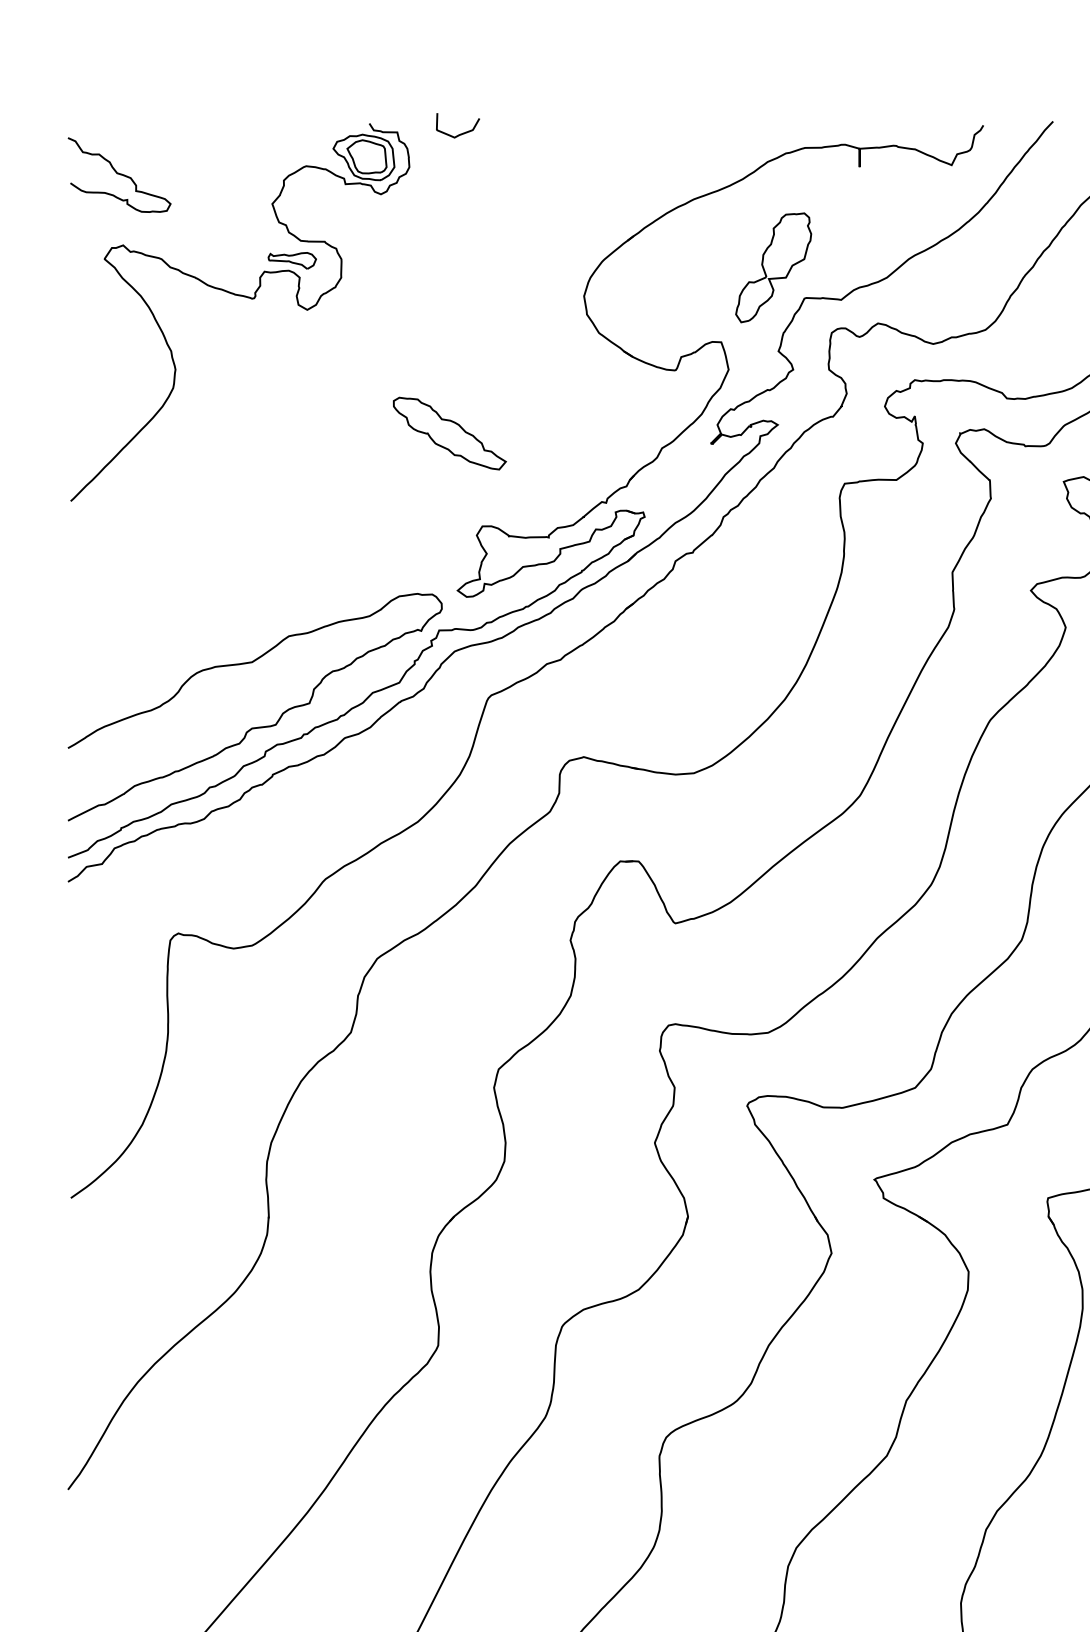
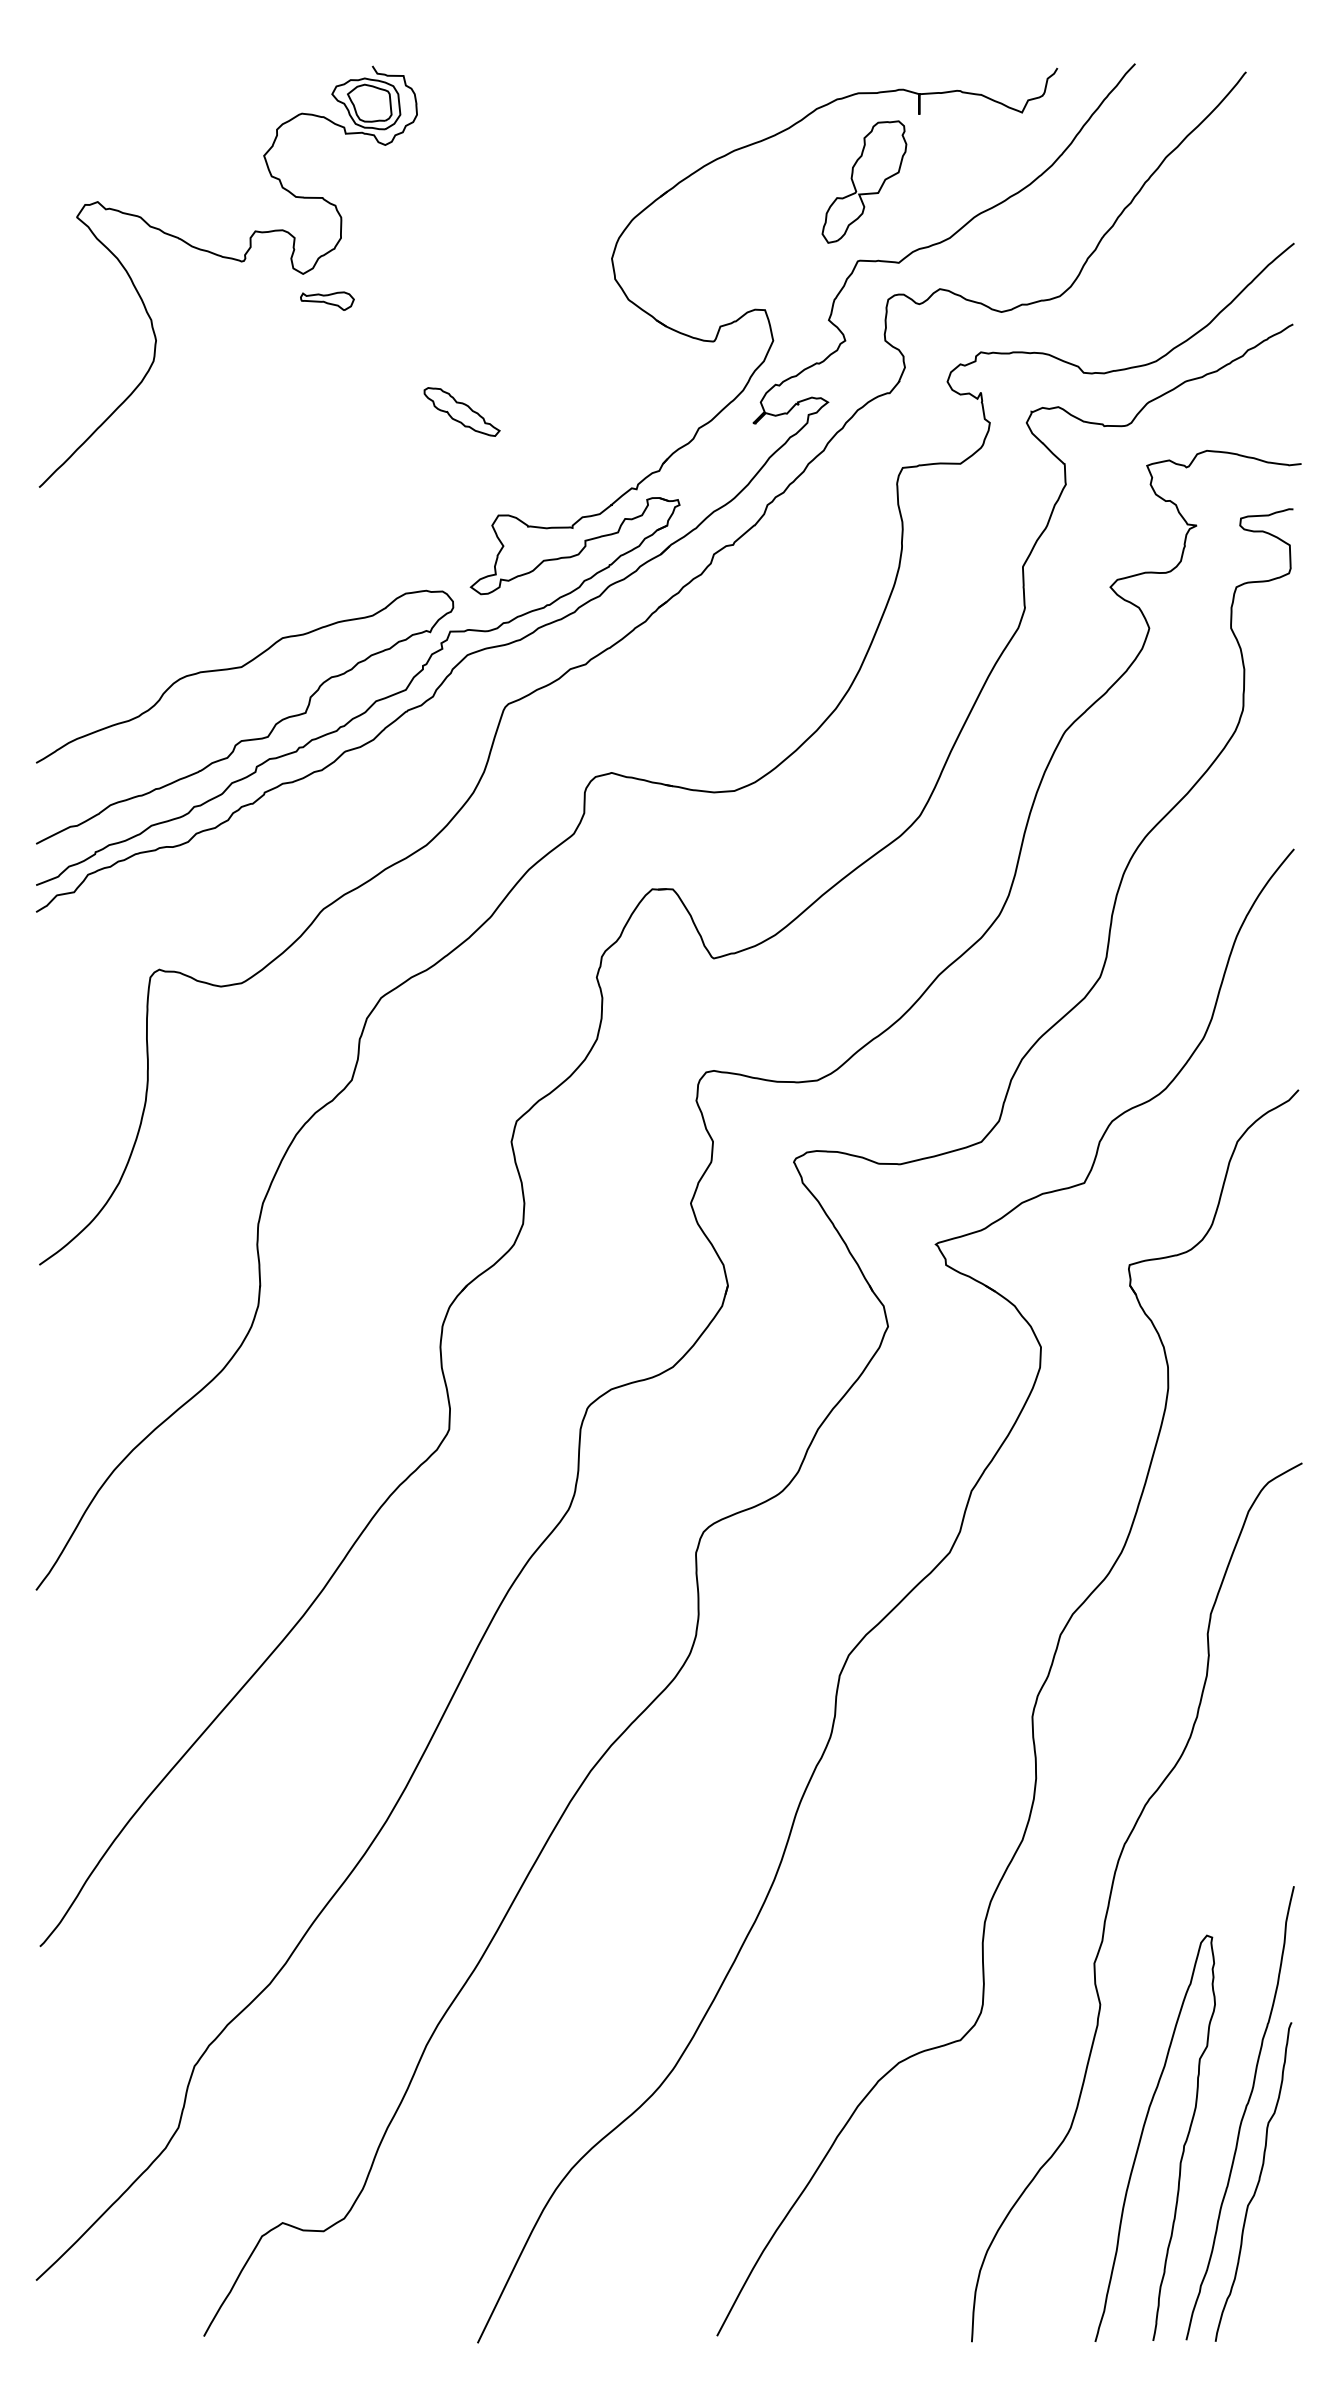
curve: (460, 133) -> (473, 77), removed
curve: (119, 175) -> (93, 123), removed
part: (292, 260) -> (327, 300), moved
part: (773, 267) -> (864, 181), moved
part: (449, 433) -> (461, 411), size x0.6

